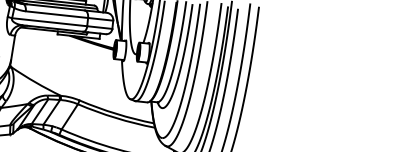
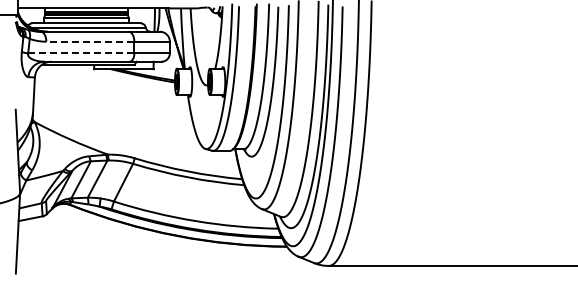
line: (56, 14) -> (89, 41), solid -> dashed
line: (49, 22) -> (81, 53), solid -> dashed

